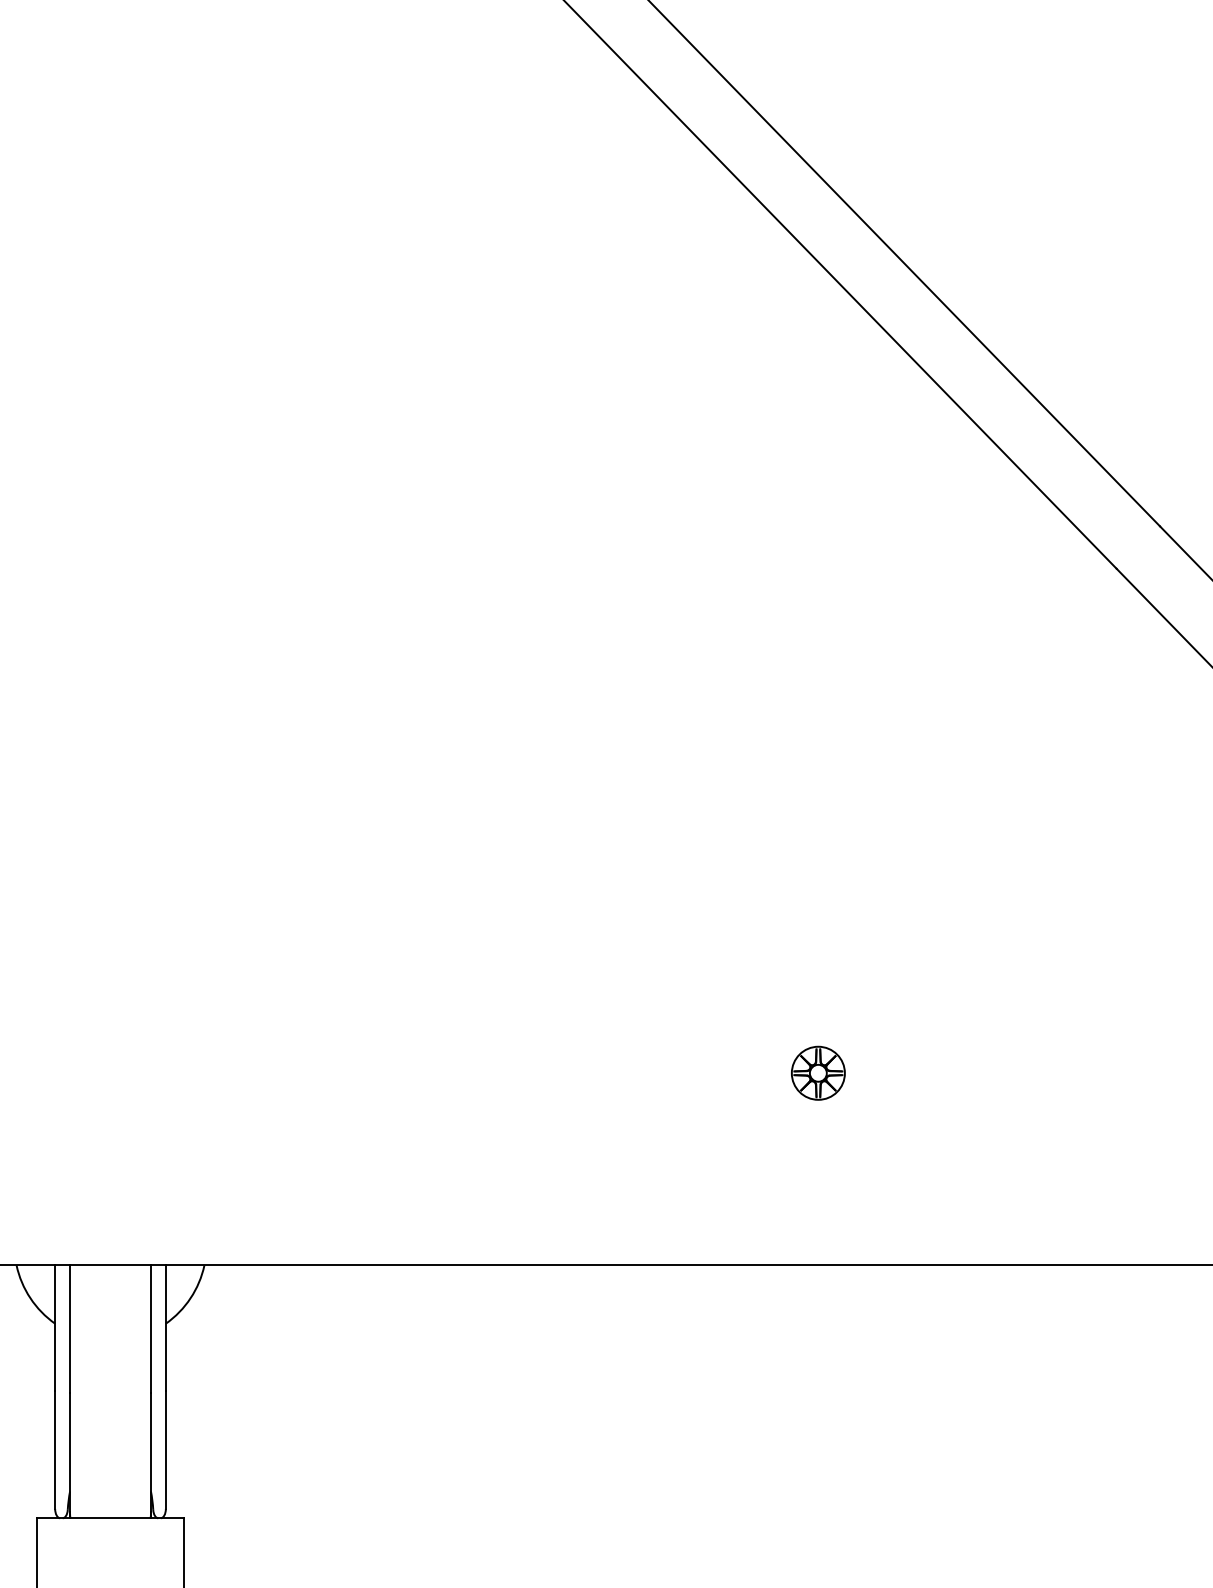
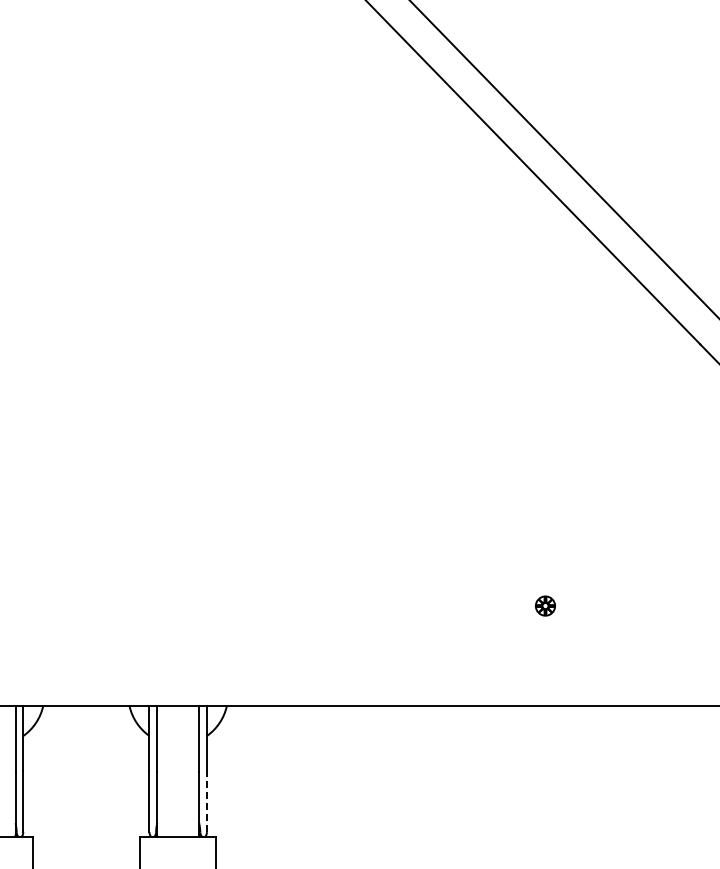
part: (818, 1072) -> (545, 605), size x0.7
line: (165, 1449) -> (206, 801), solid -> dashed

